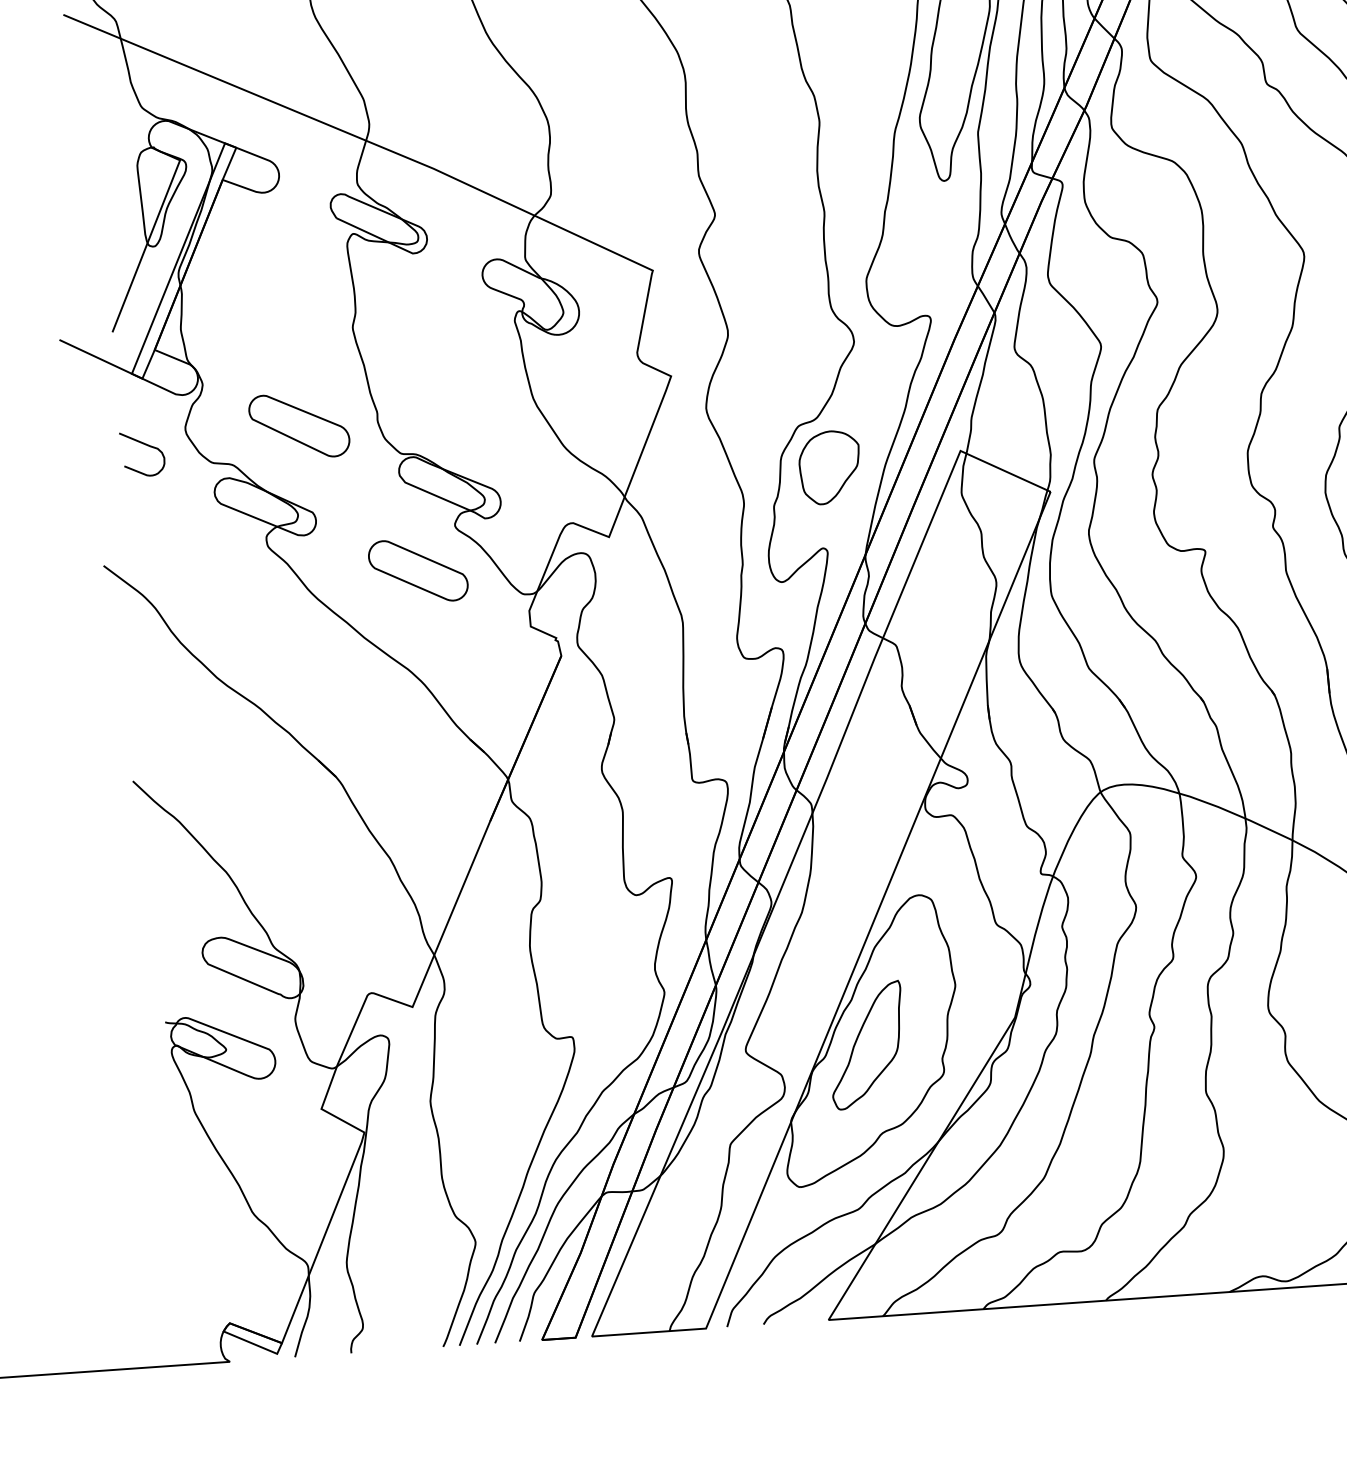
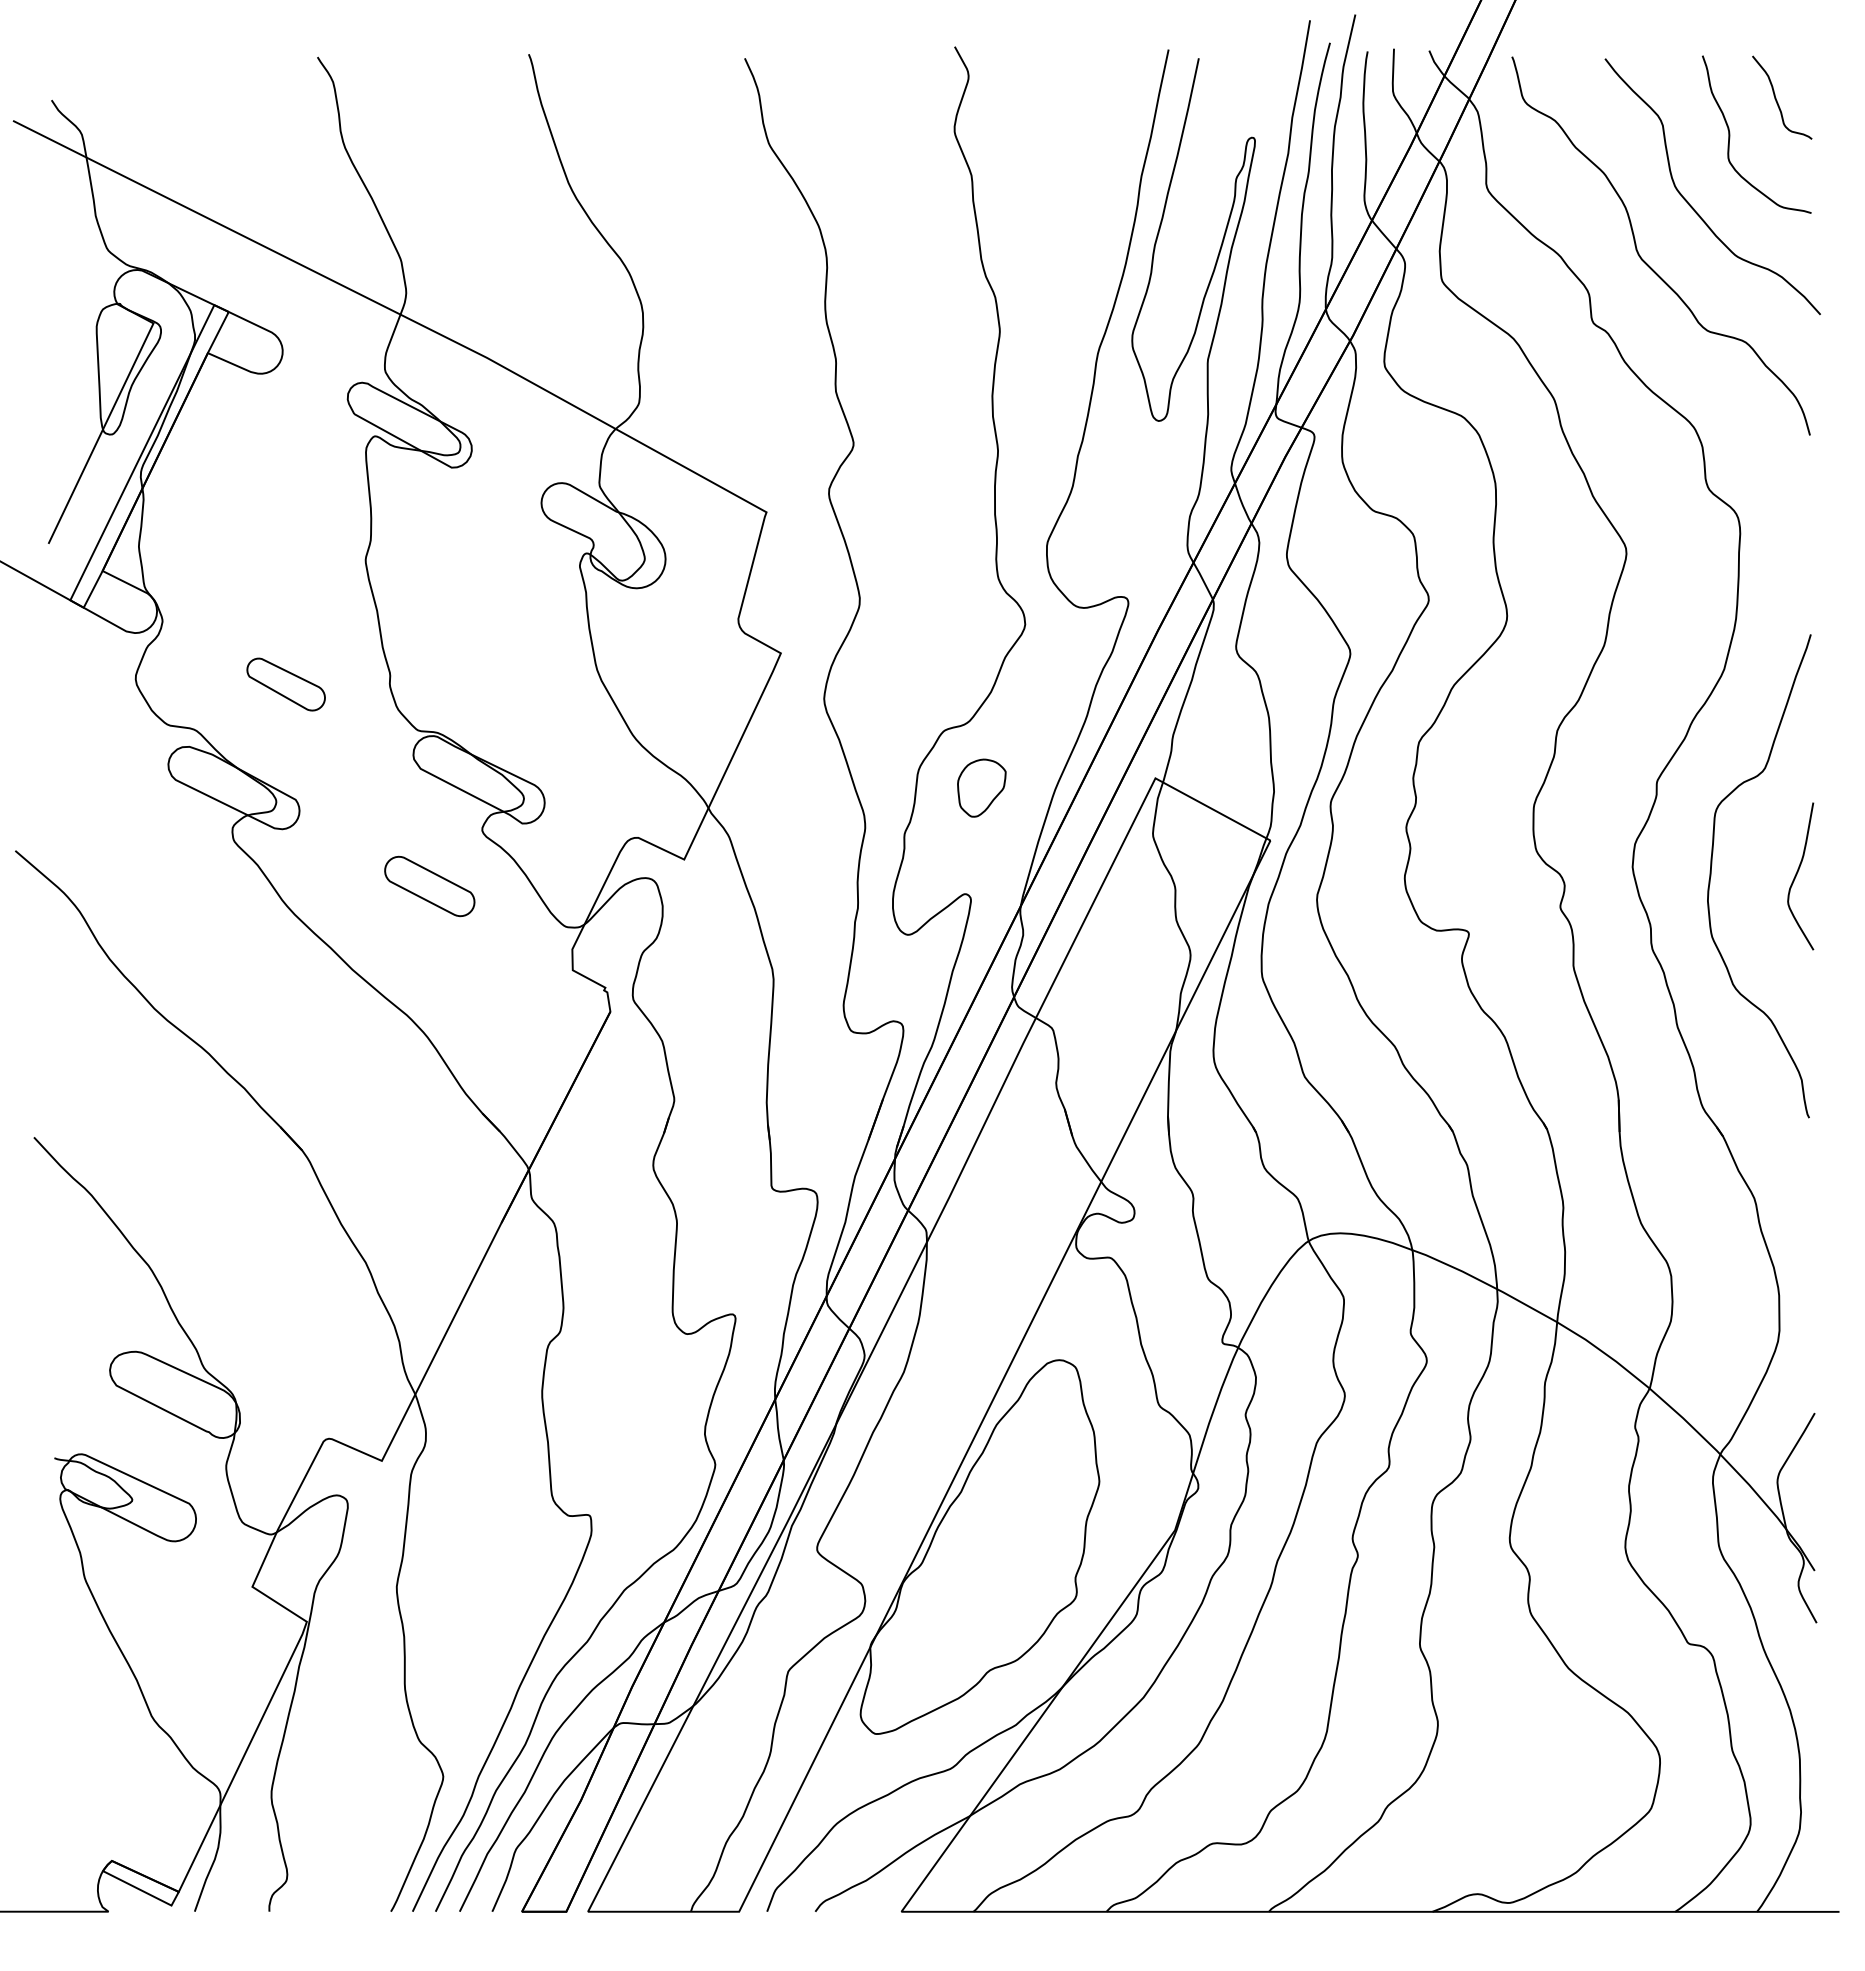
part: (298, 426) -> (285, 684), size x0.6
curve: (145, 445) -> (81, 695), removed
part: (829, 467) -> (981, 787), size x0.6
part: (418, 570) -> (429, 886), size x0.7
part: (867, 1045) -> (977, 1553), removed

